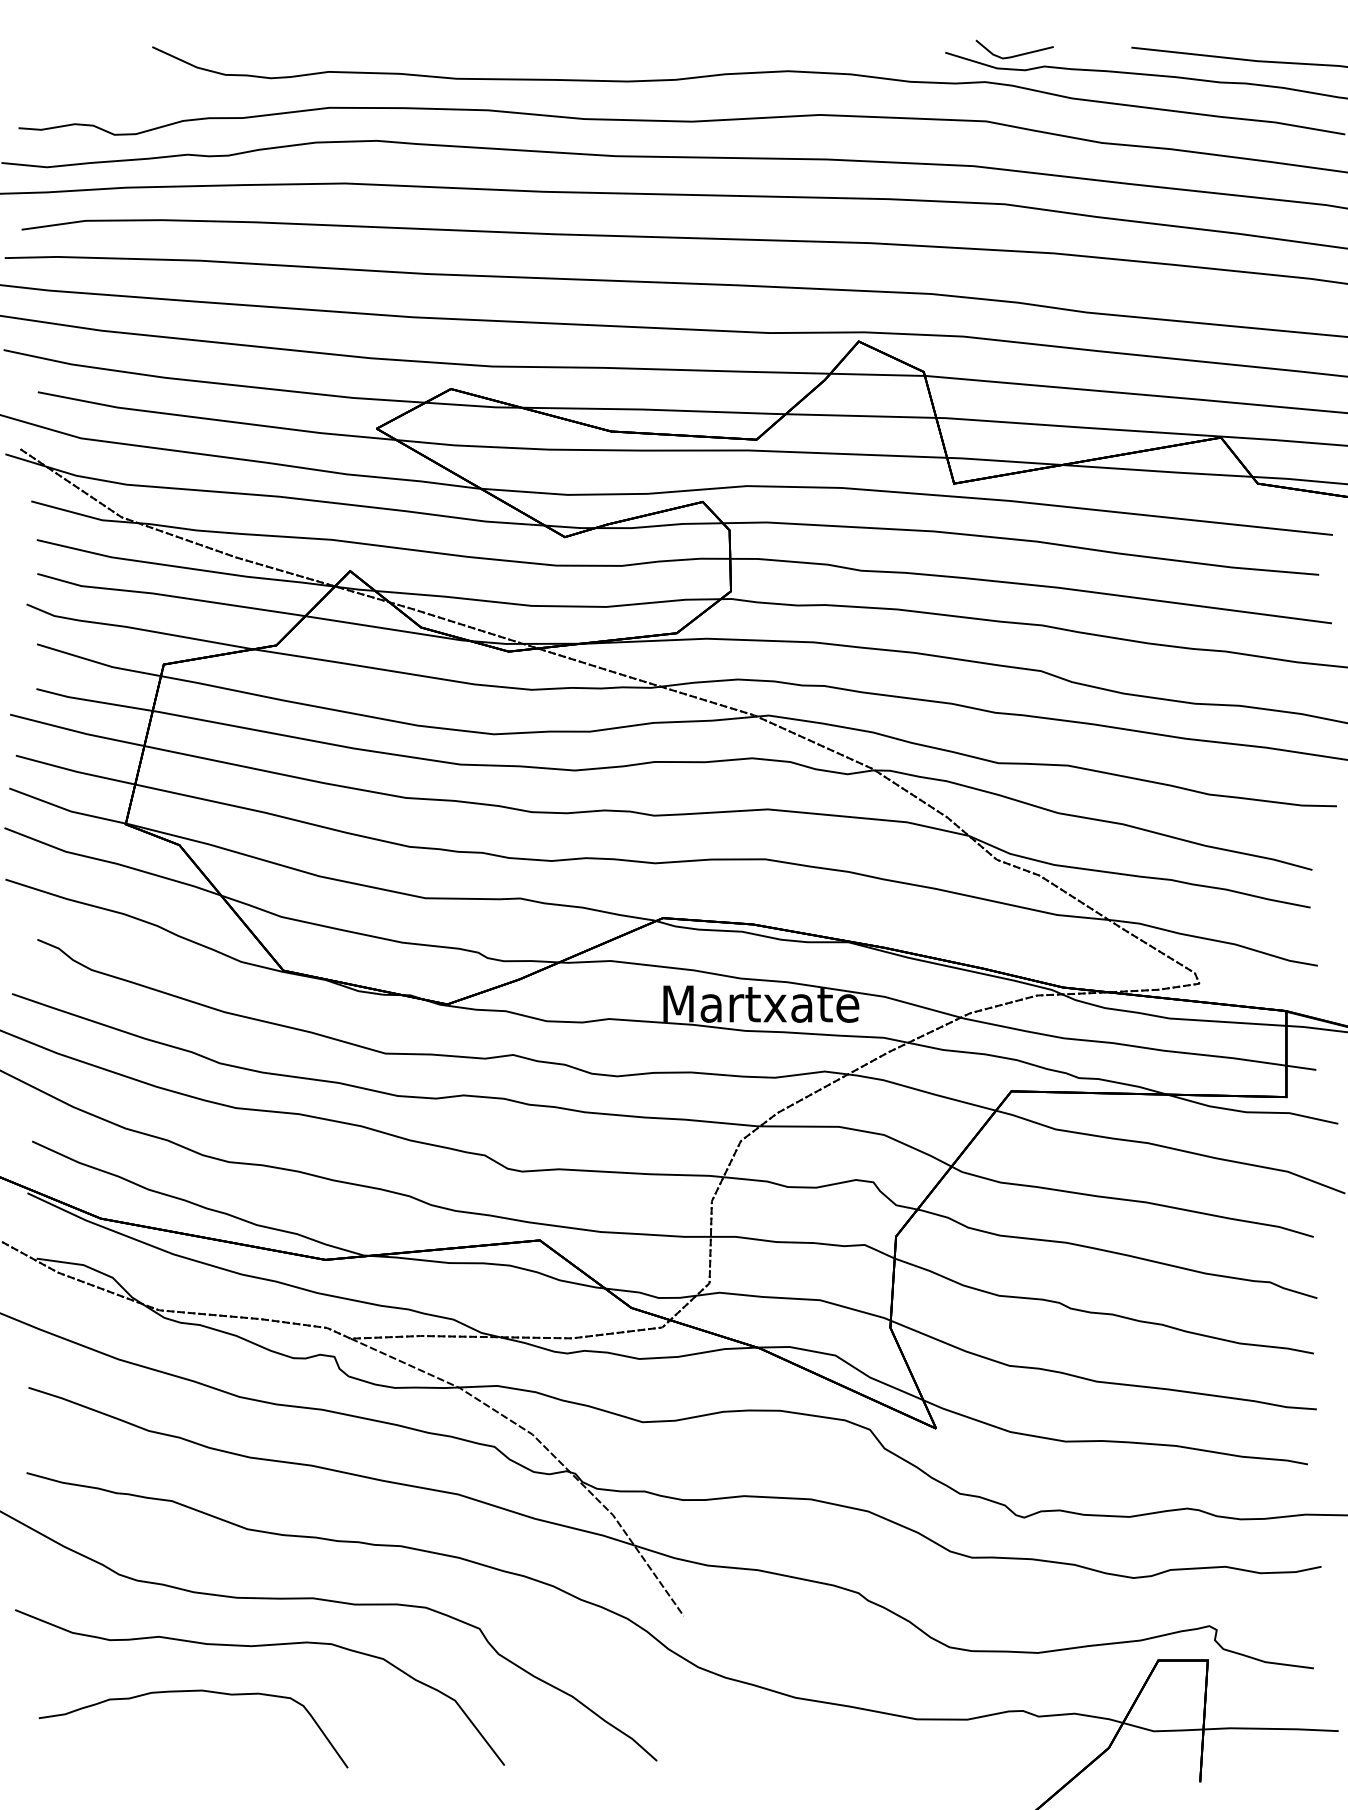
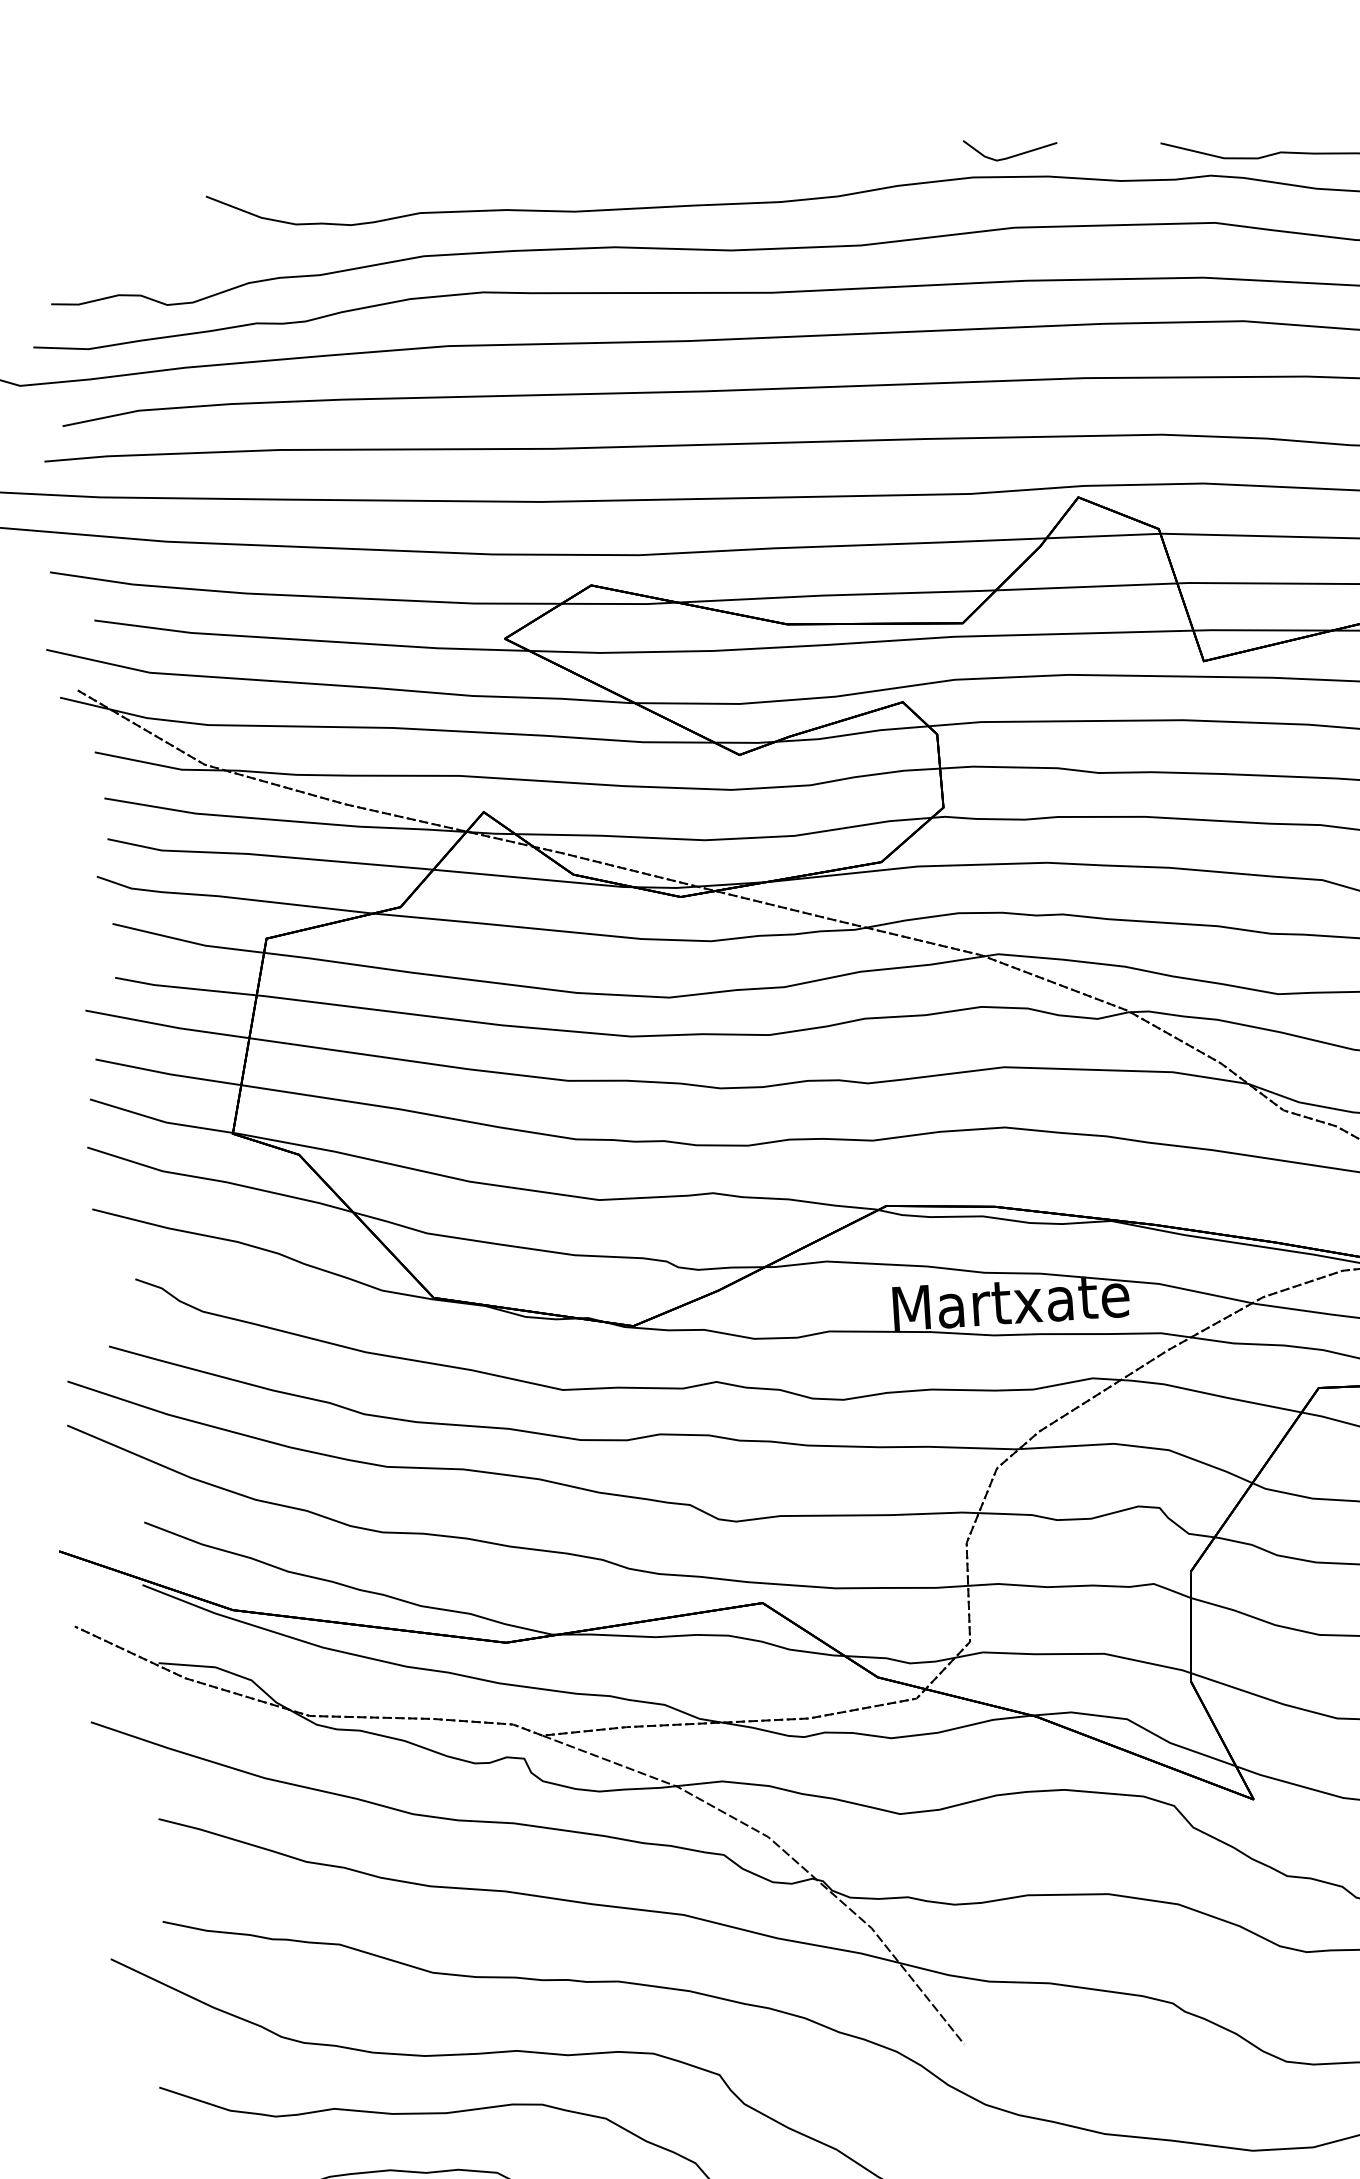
line: (1017, 54) -> (1014, 154), moved

